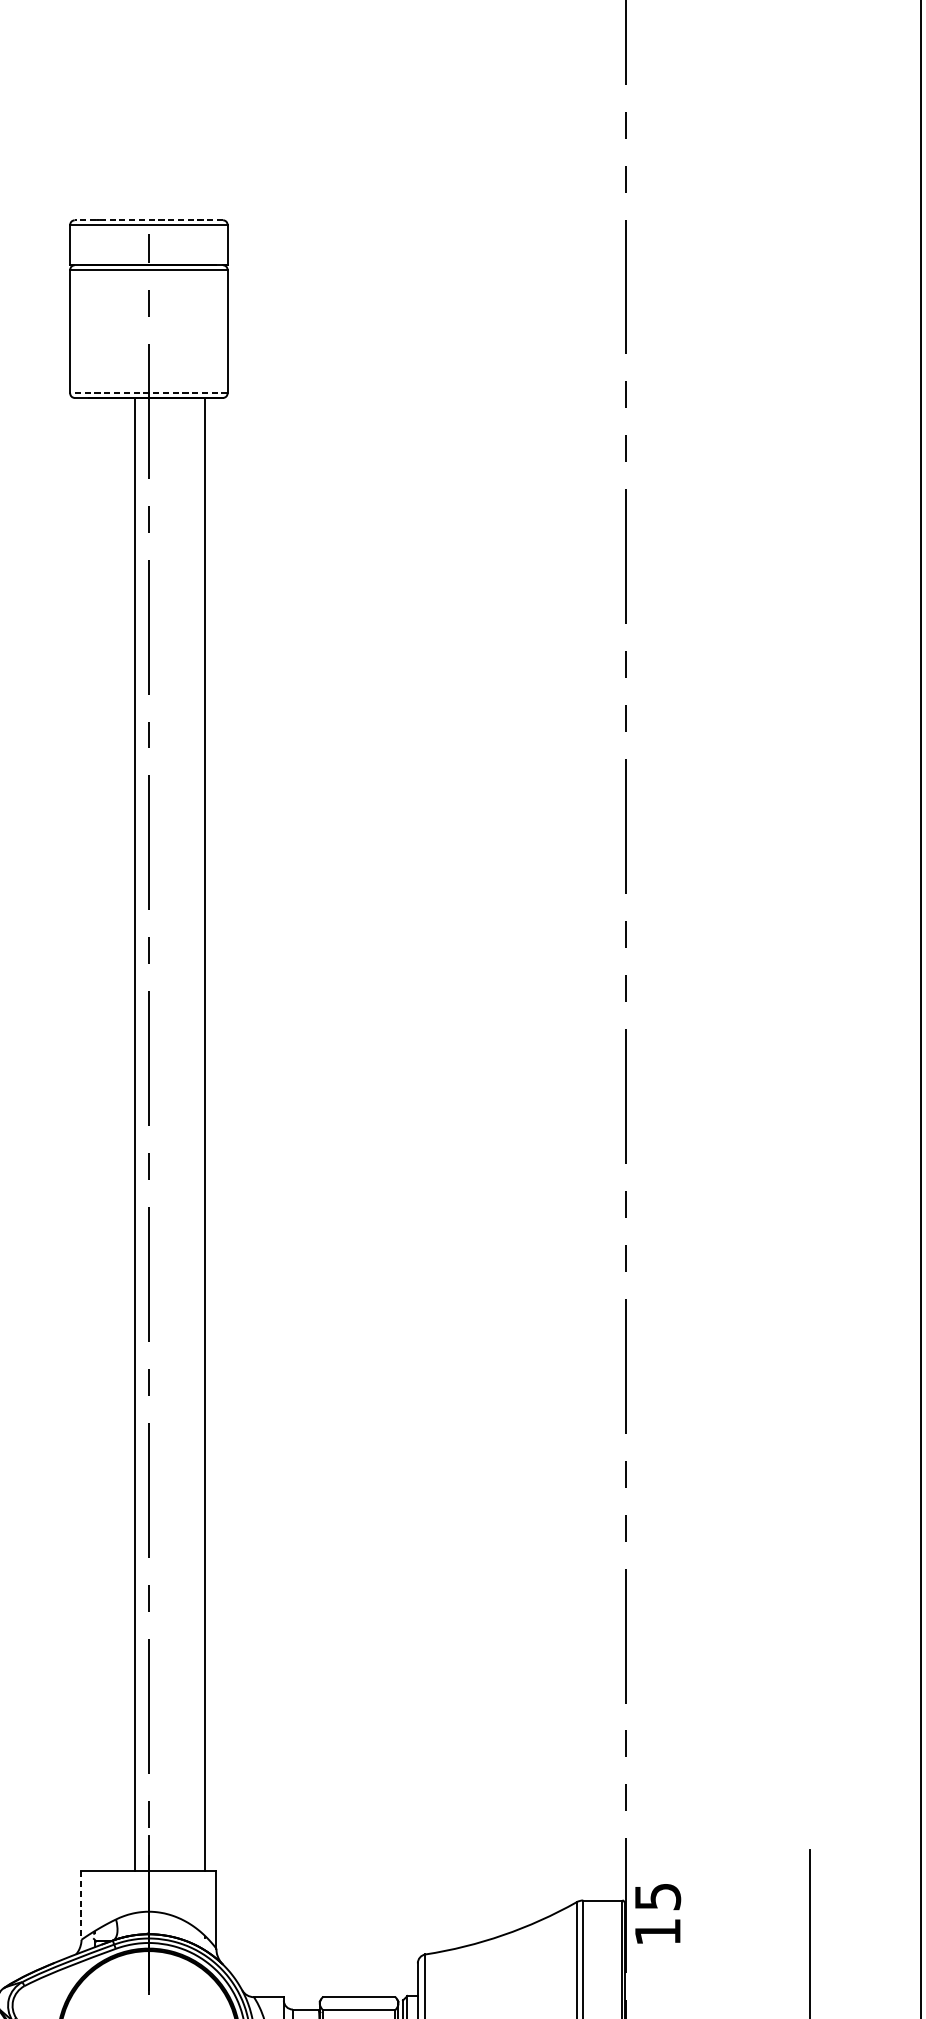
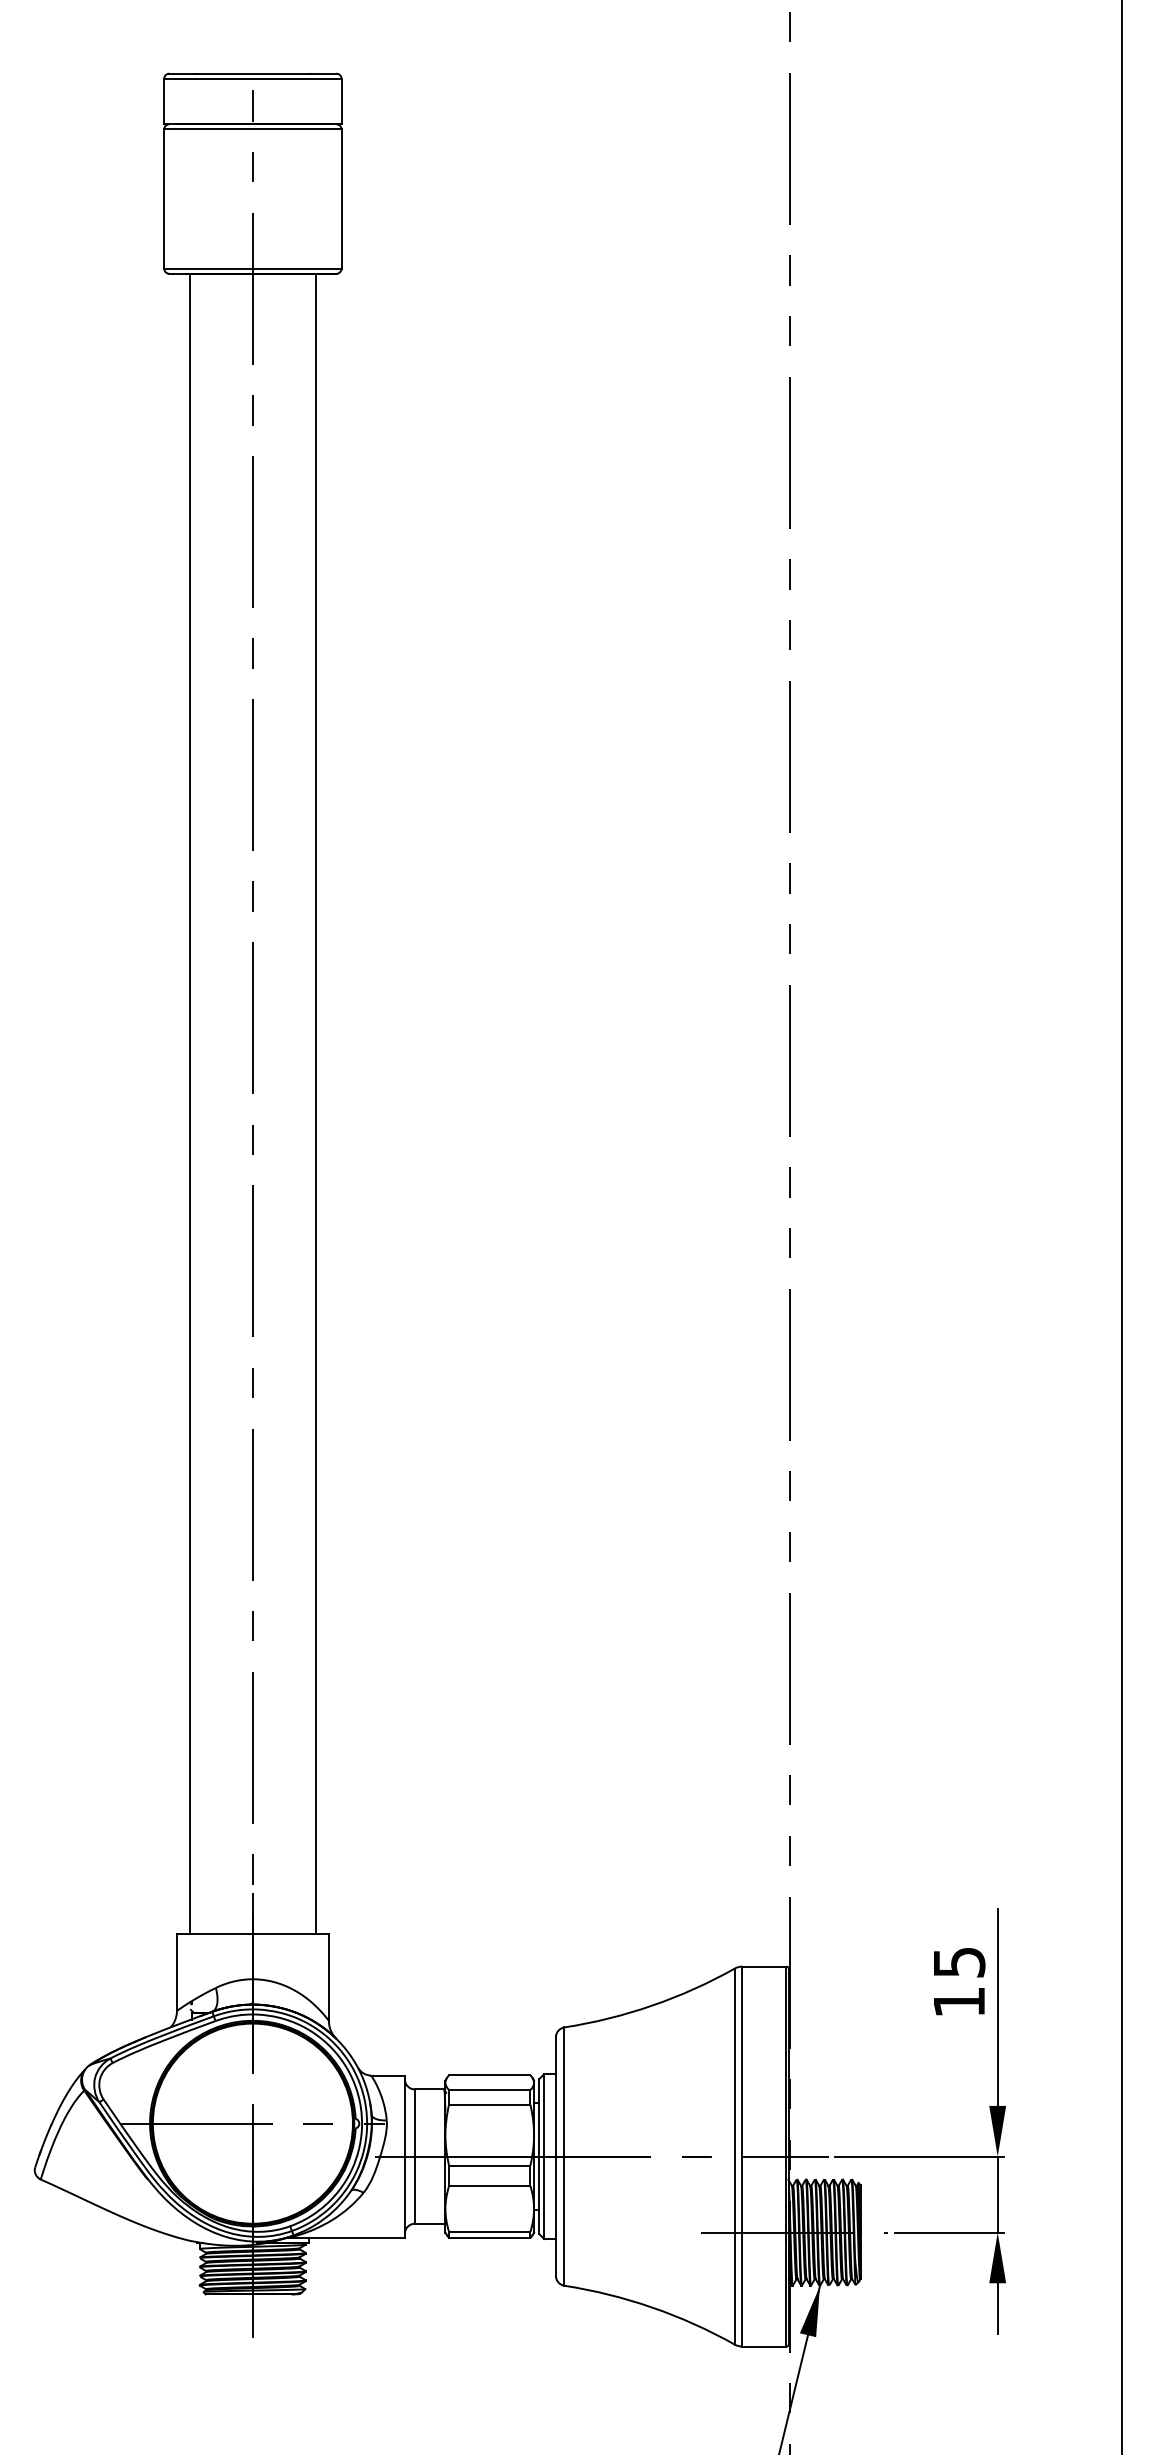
line: (148, 220) -> (252, 73), dashed -> solid
line: (148, 393) -> (252, 268), dashed -> solid
line: (135, 1134) -> (189, 1103), moved
line: (81, 1905) -> (176, 1972), dashed -> solid
text: (658, 1913) -> (959, 1981), moved

